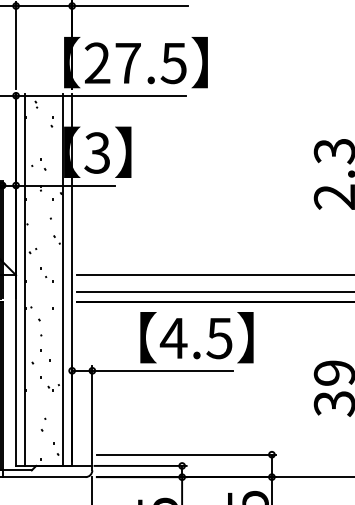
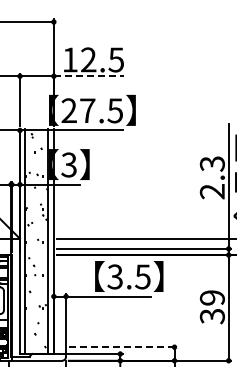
line: (129, 6) -> (88, 76), solid -> dashed
text: (172, 337) -> (114, 276), 4.5 -> 3.5
part: (43, 425) -> (36, 329), size x1.6
line: (187, 455) -> (123, 347), solid -> dashed

